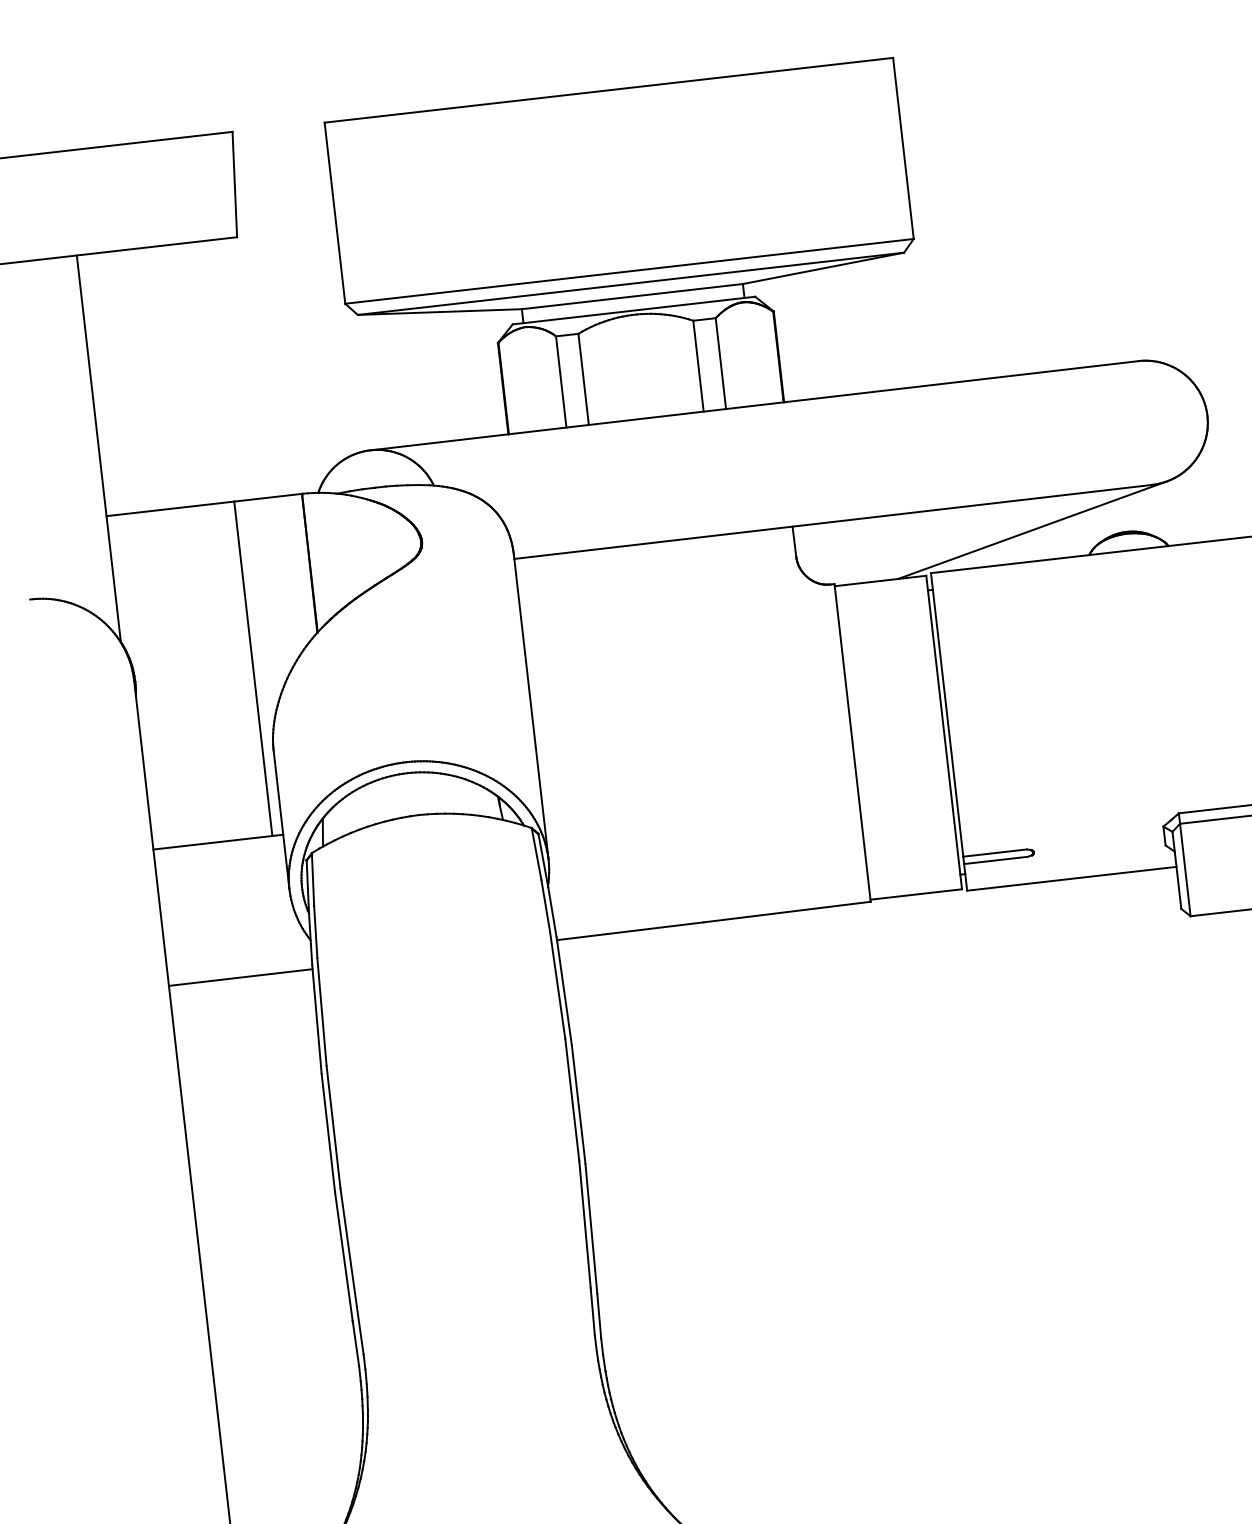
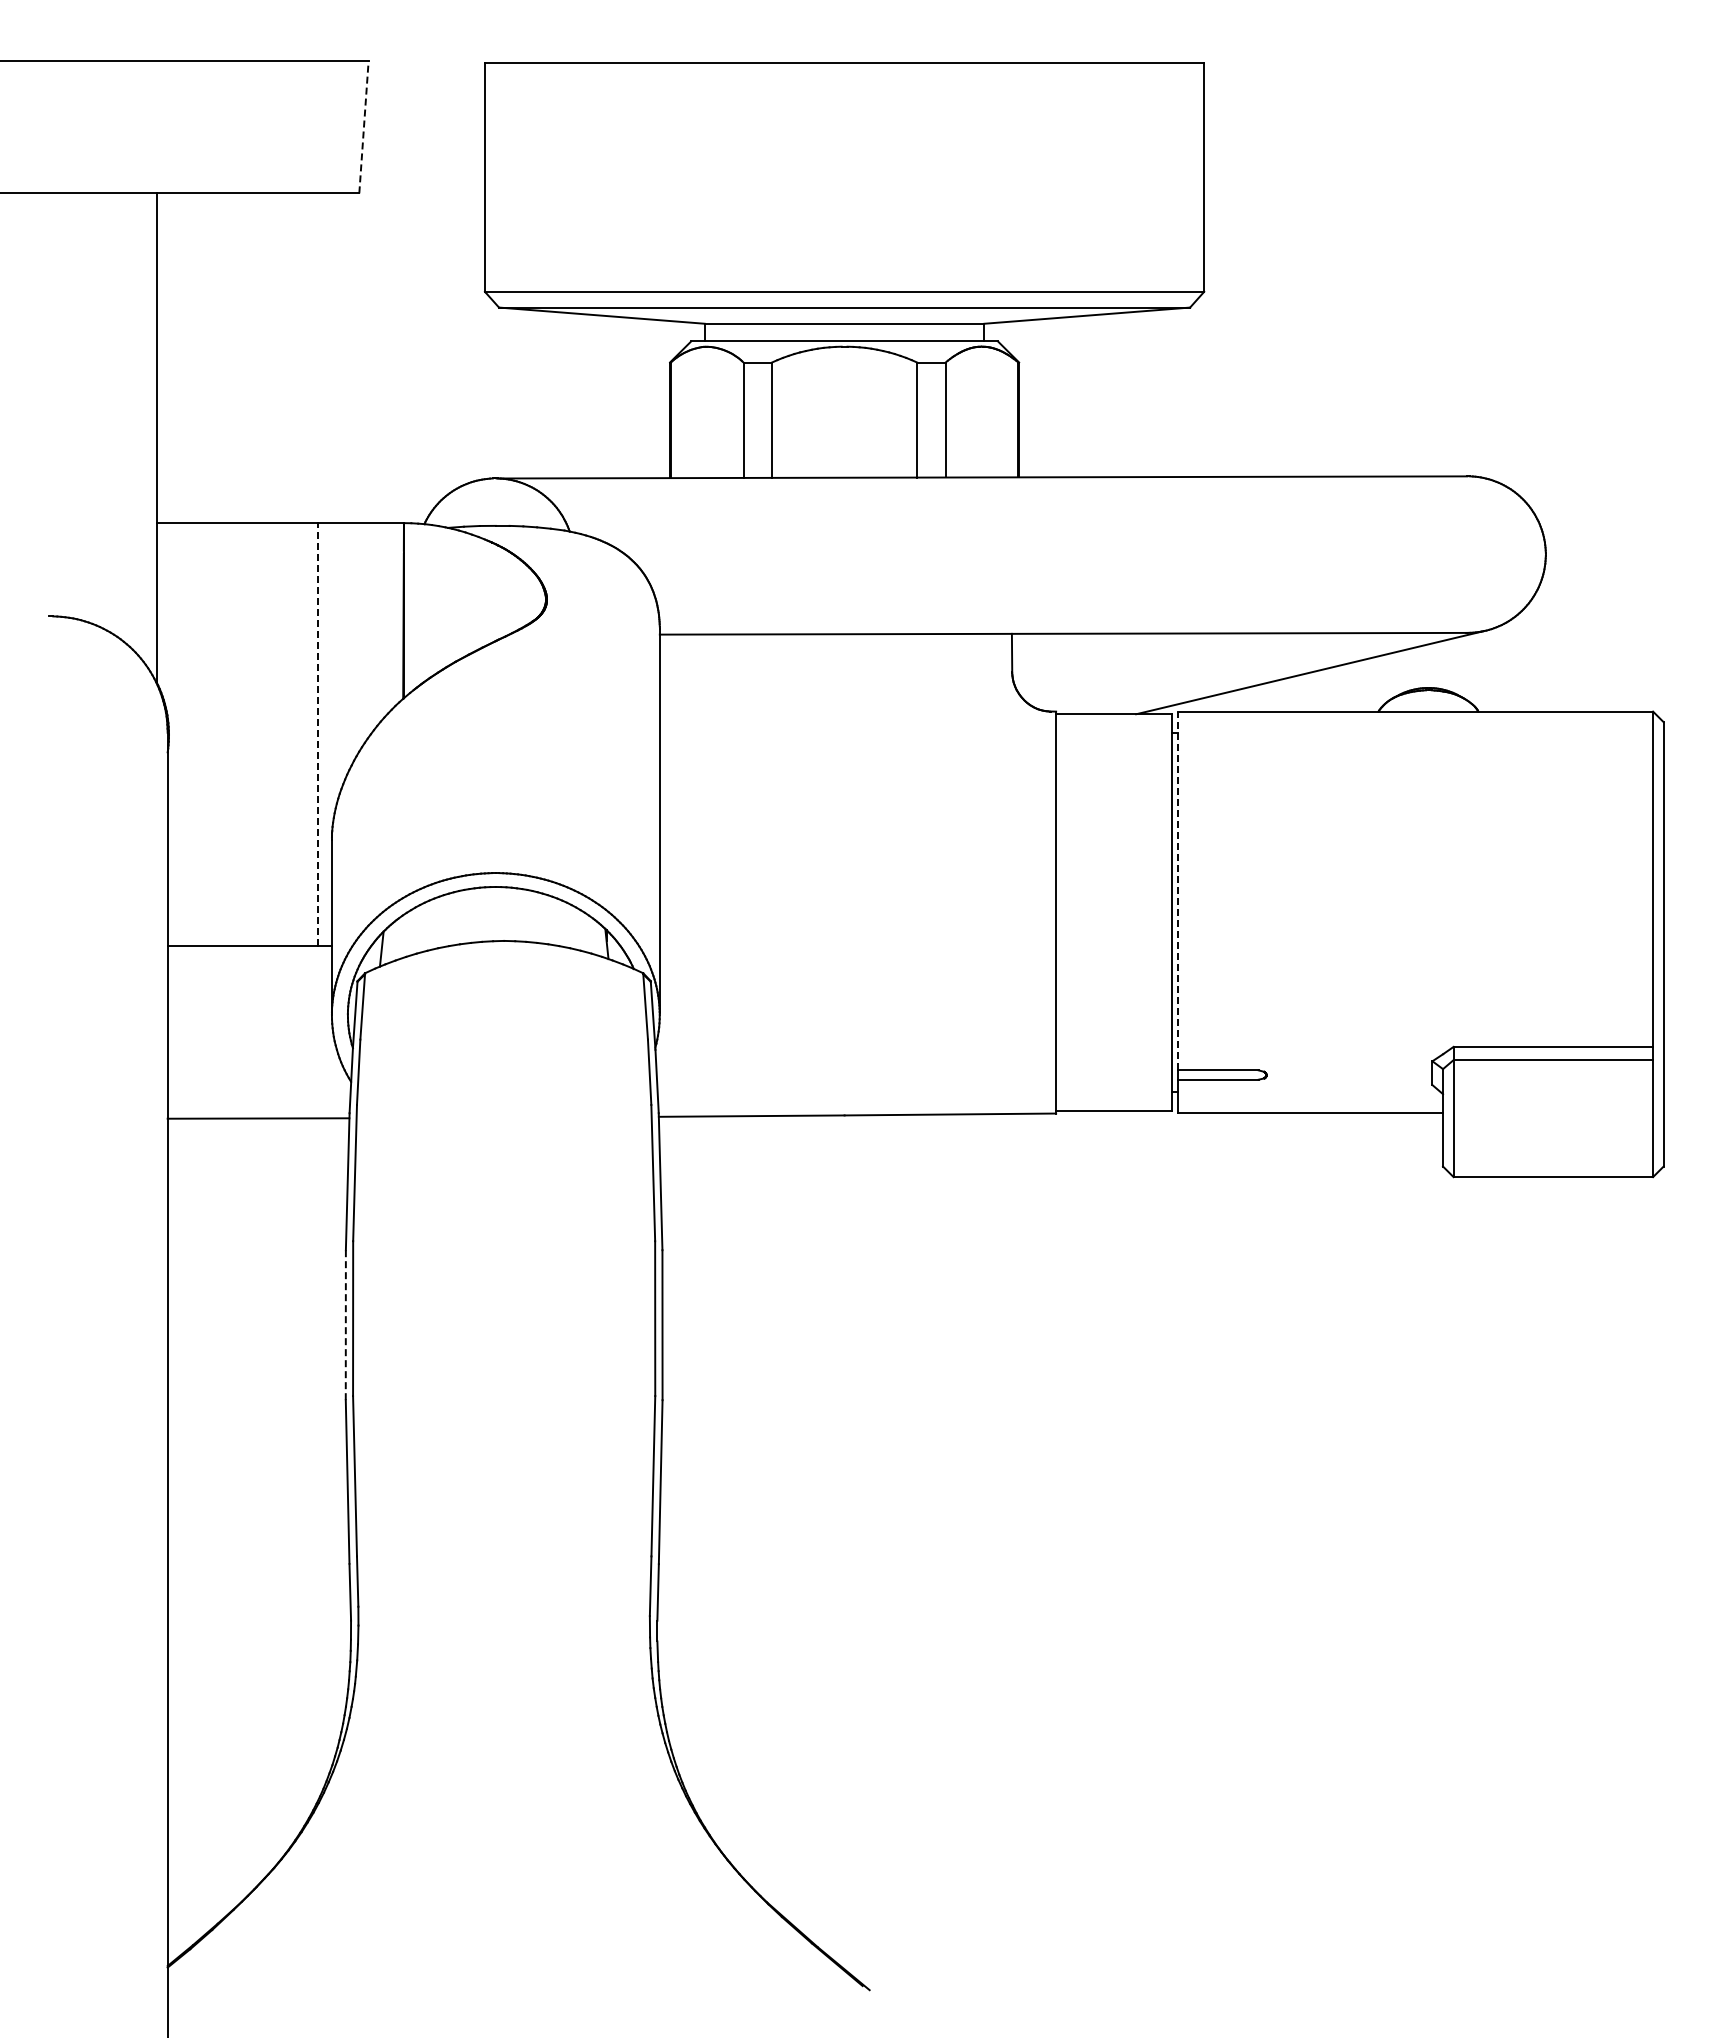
line: (235, 183) -> (364, 126), solid -> dashed
line: (253, 668) -> (318, 734), solid -> dashed
line: (947, 714) -> (1178, 890), solid -> dashed
line: (328, 1133) -> (345, 1325), solid -> dashed

